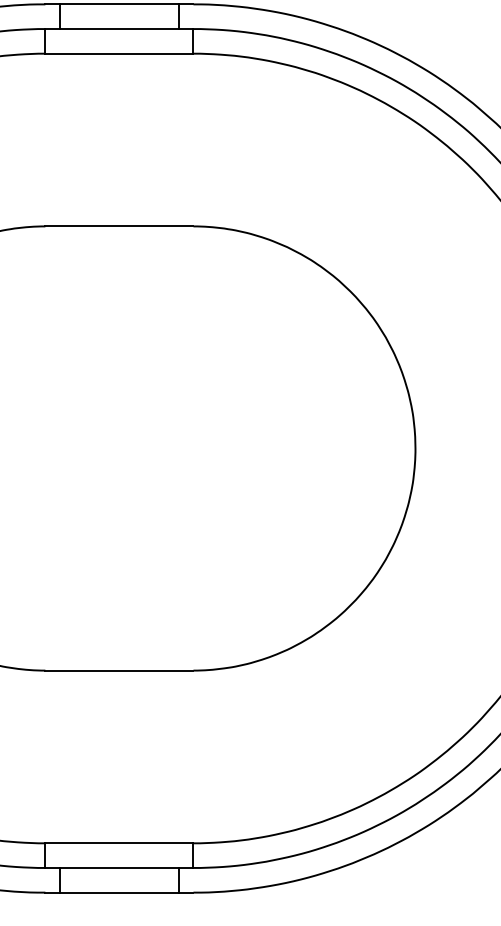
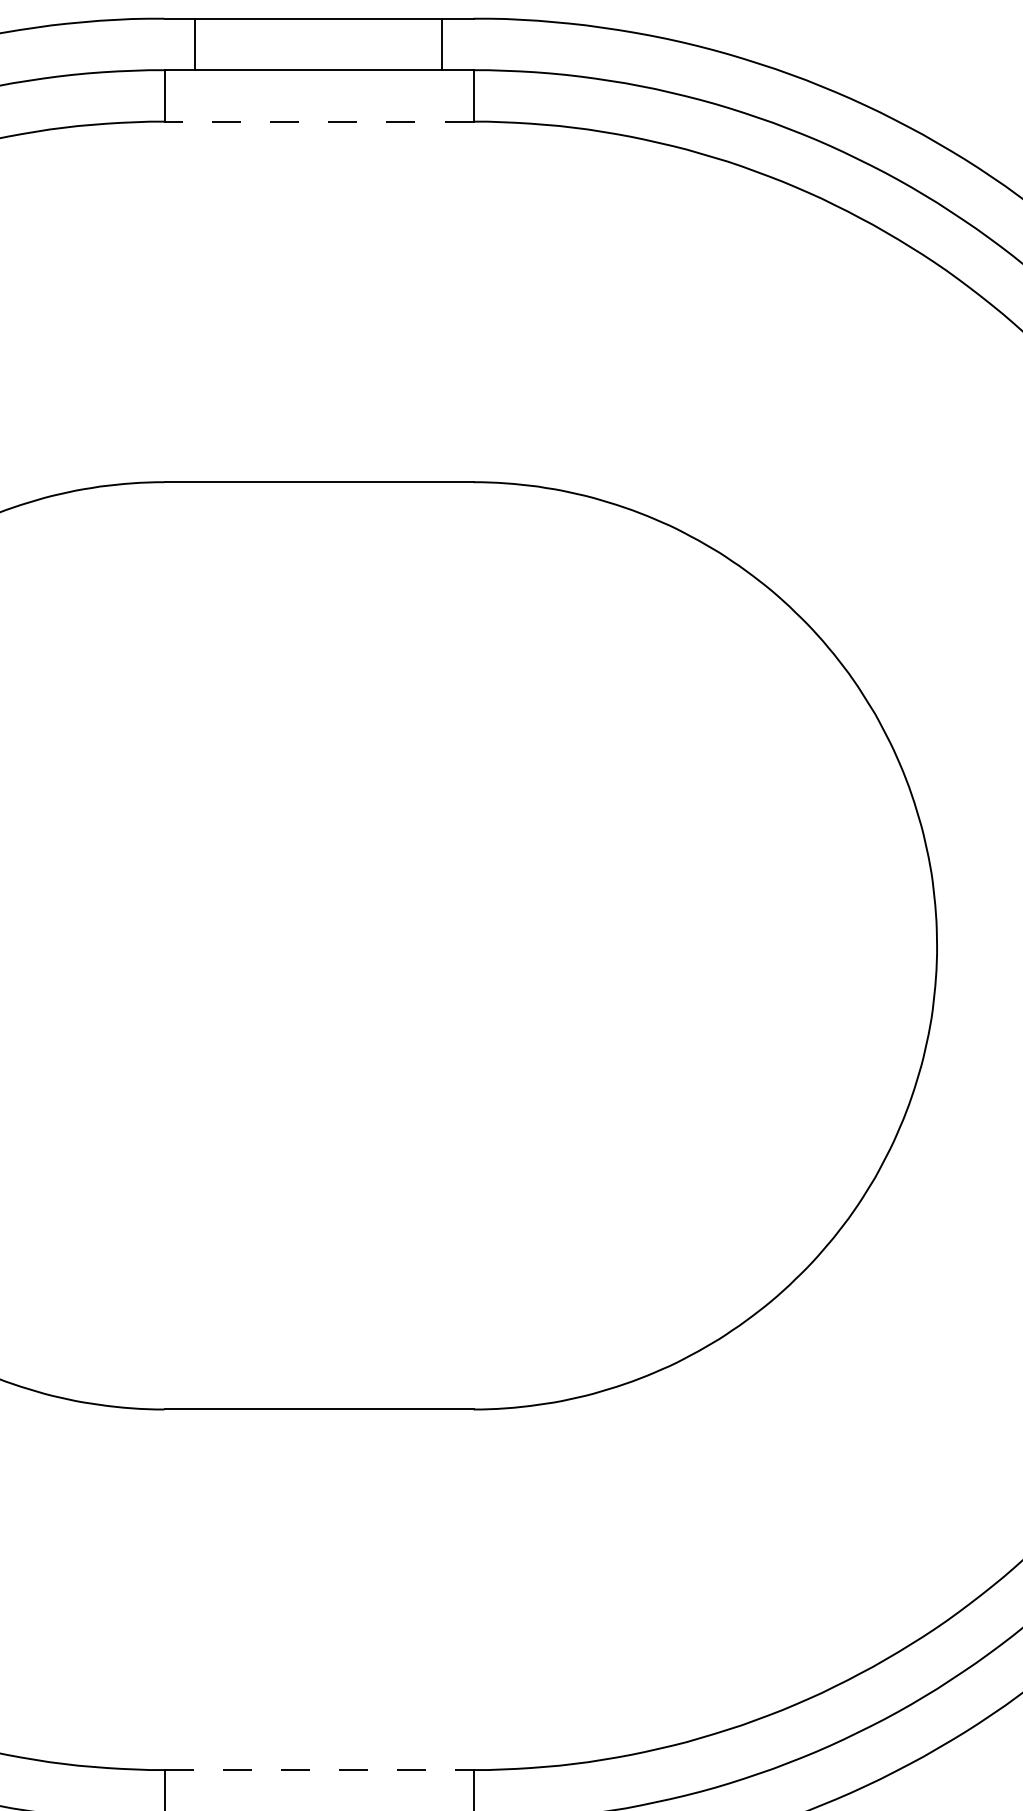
line: (118, 53) -> (317, 121), solid -> dashed
line: (119, 843) -> (319, 1770), solid -> dashed

